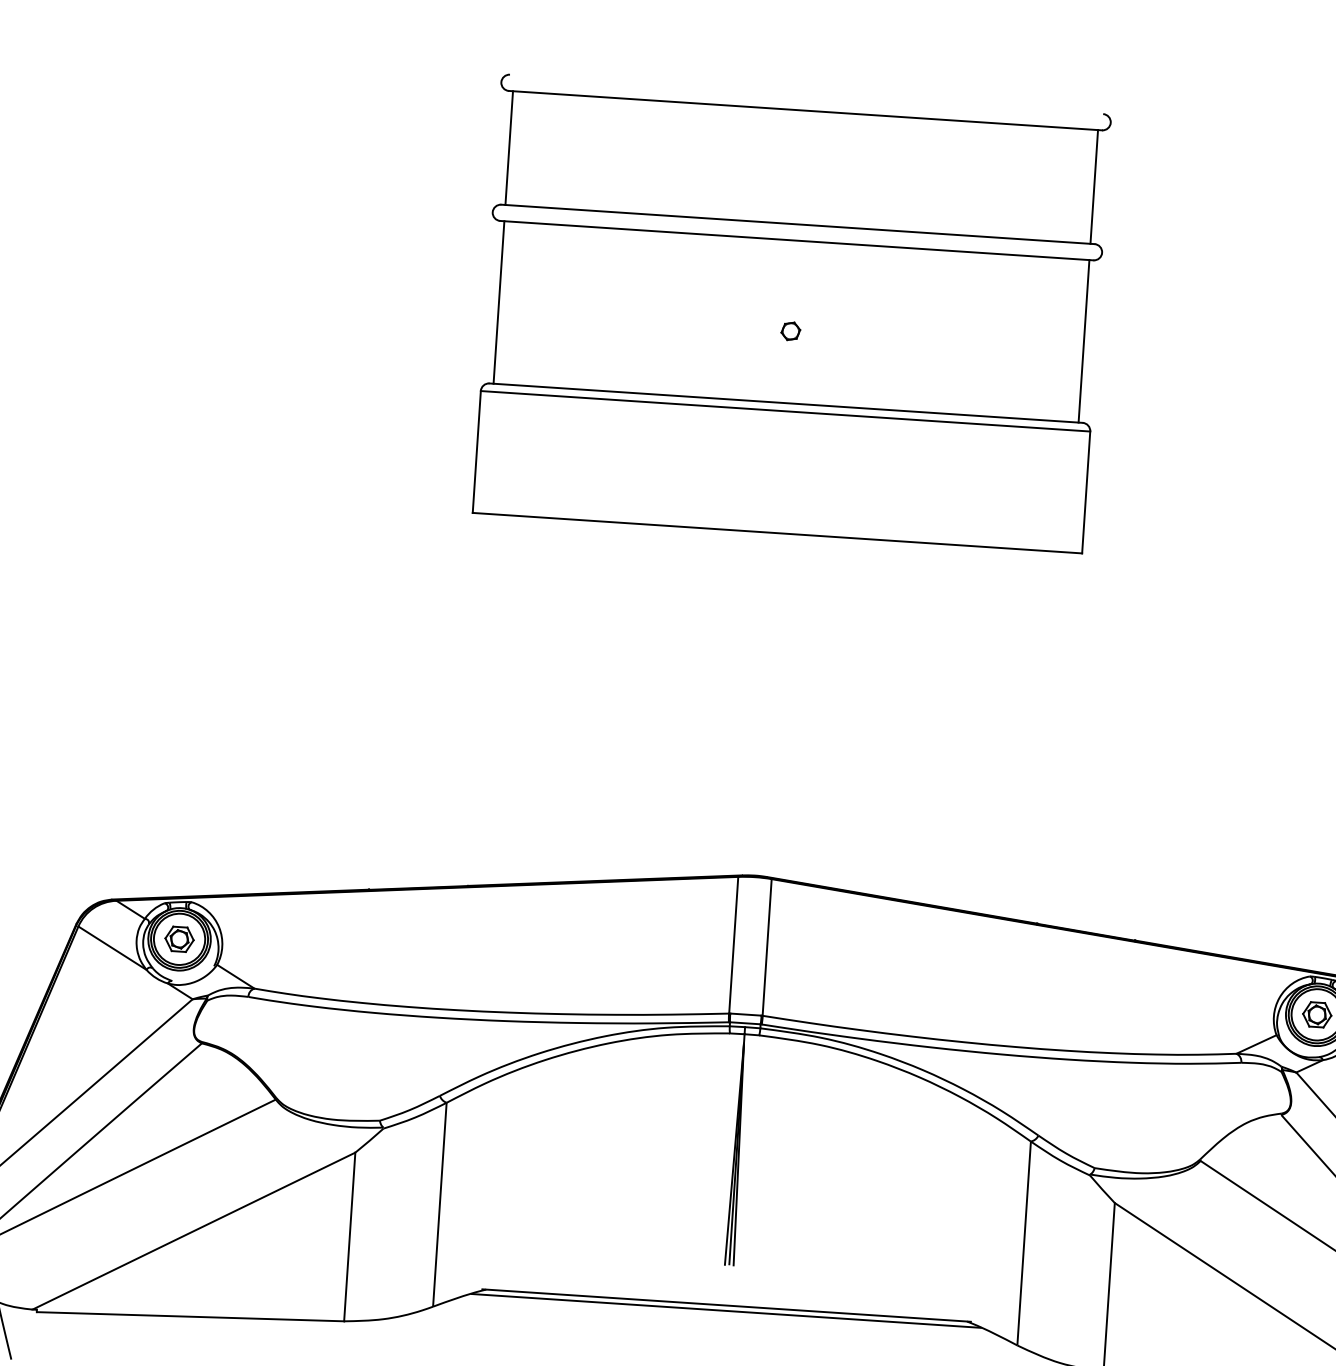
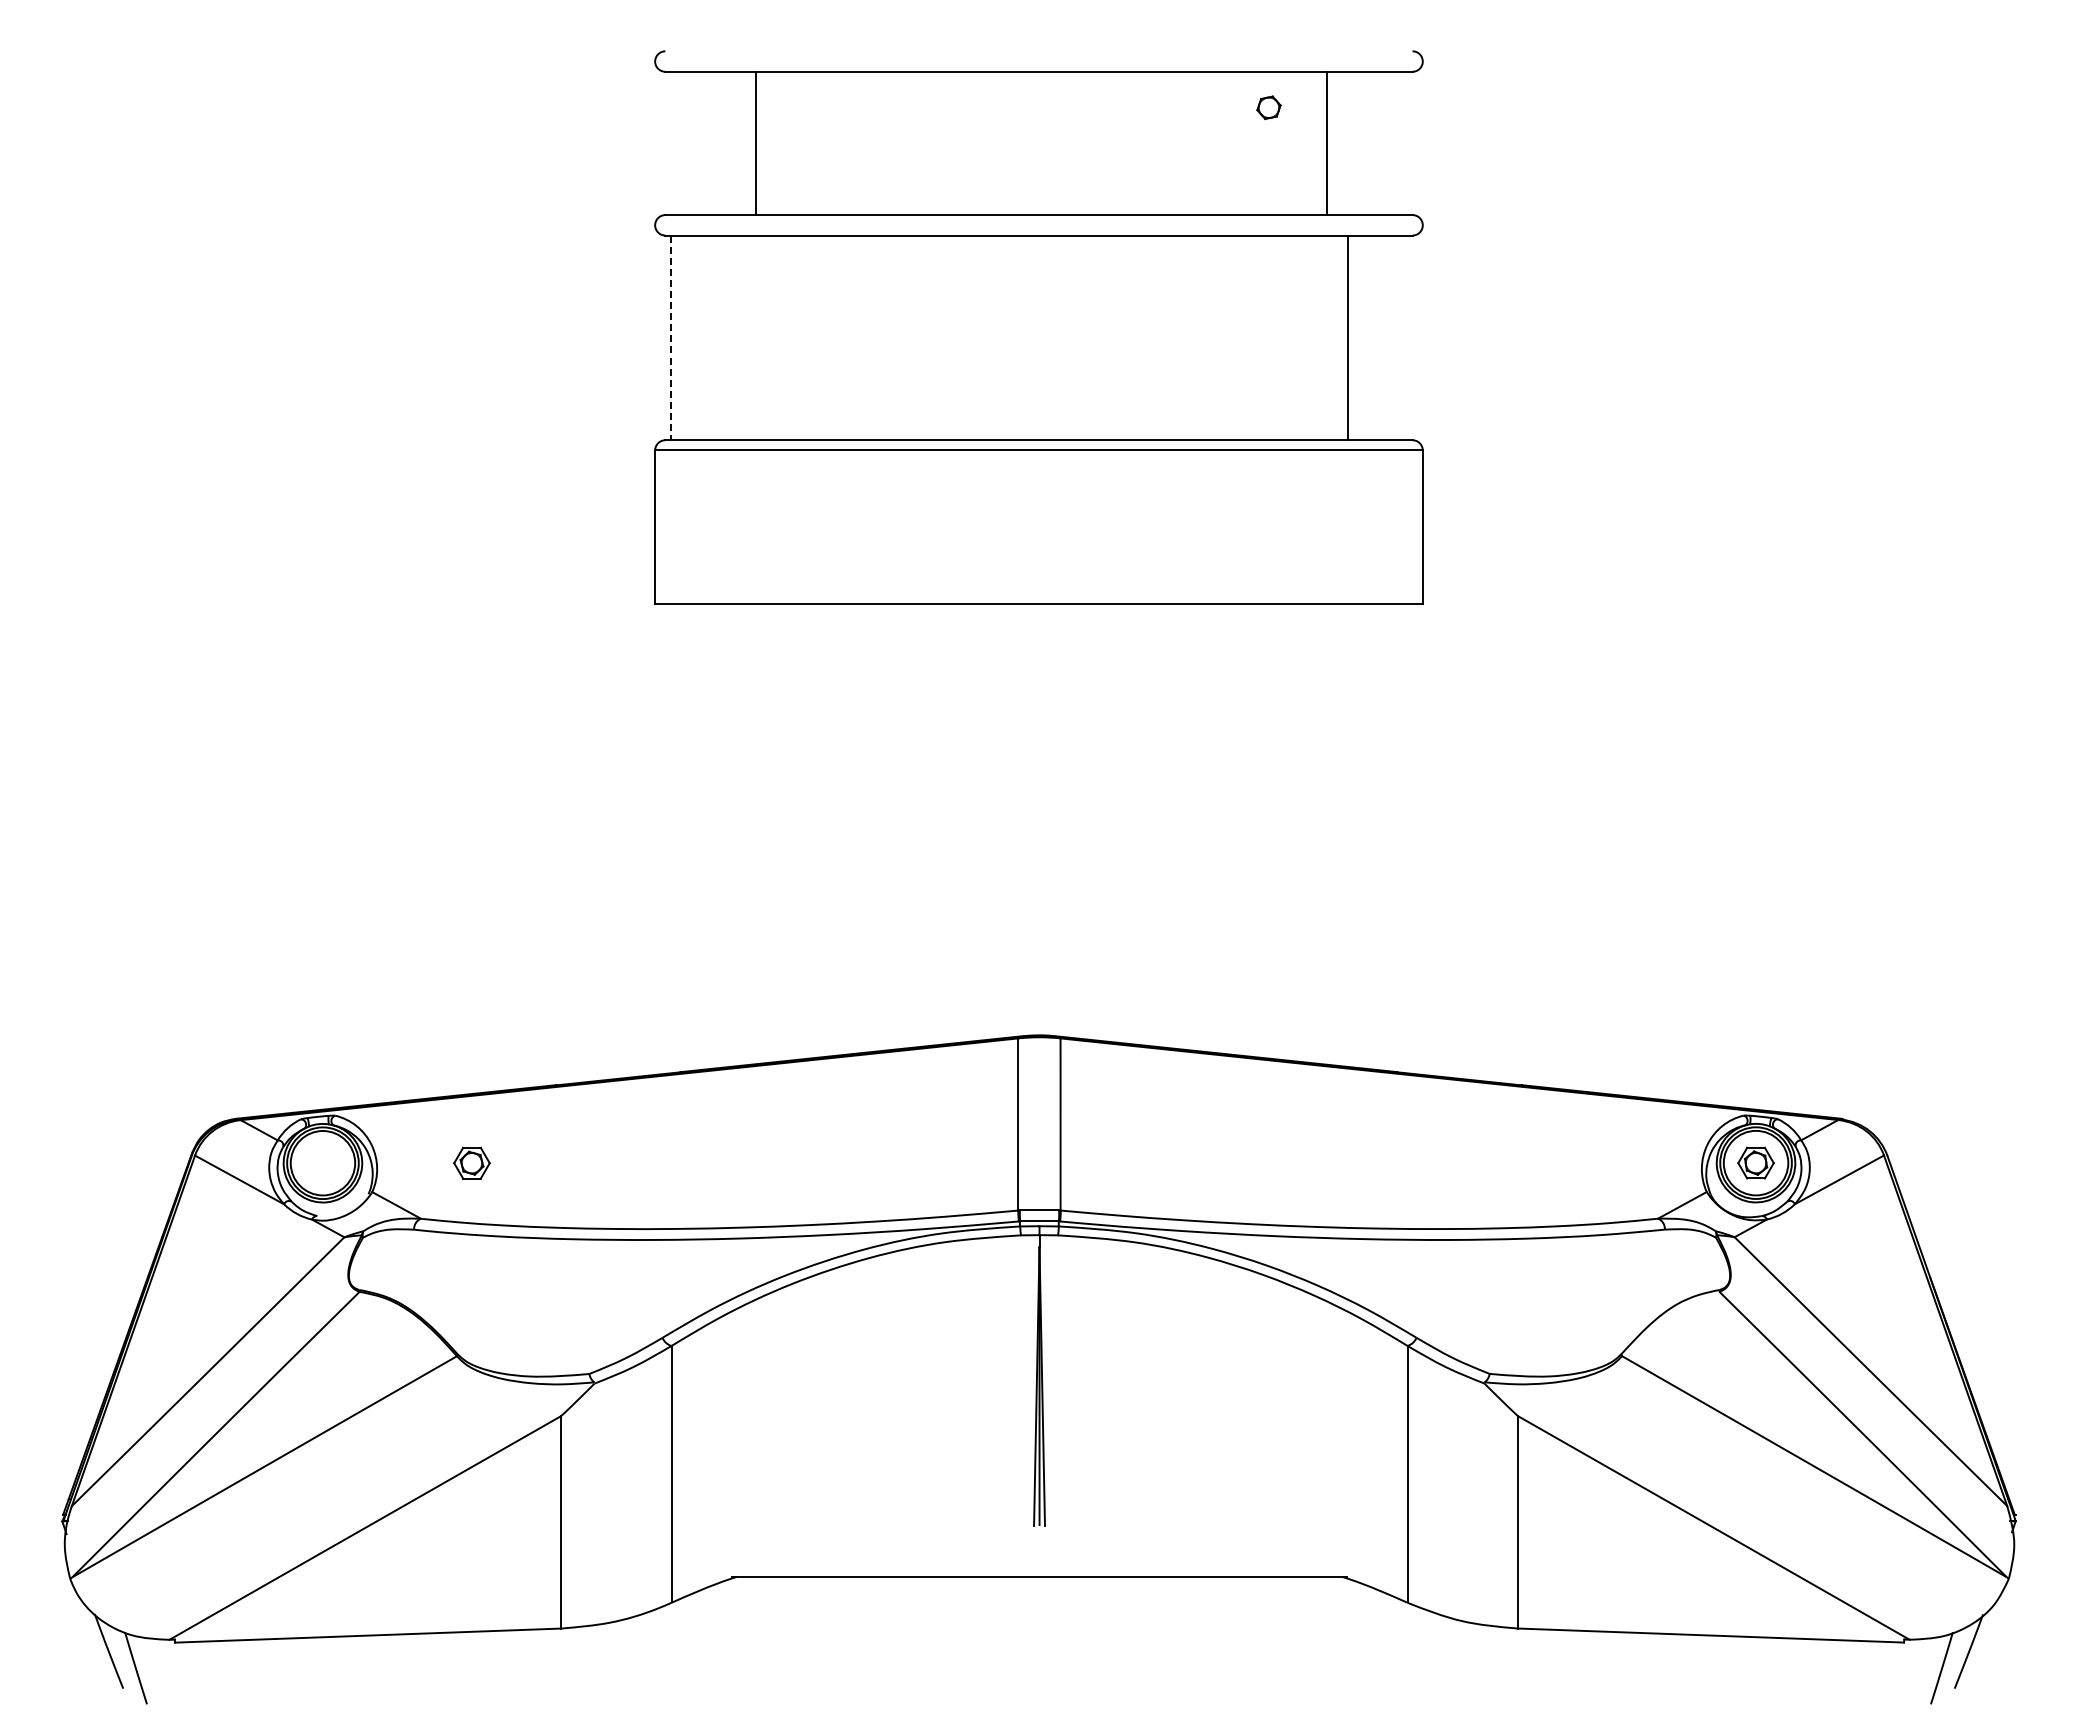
line: (509, 148) -> (755, 143), moved
line: (1094, 187) -> (1327, 143), moved
line: (498, 302) -> (670, 338), solid -> dashed
part: (790, 331) -> (1268, 107), moved
line: (1084, 341) -> (1348, 337), moved
part: (179, 938) -> (471, 1162), moved
line: (726, 1310) -> (1039, 1583), removed

